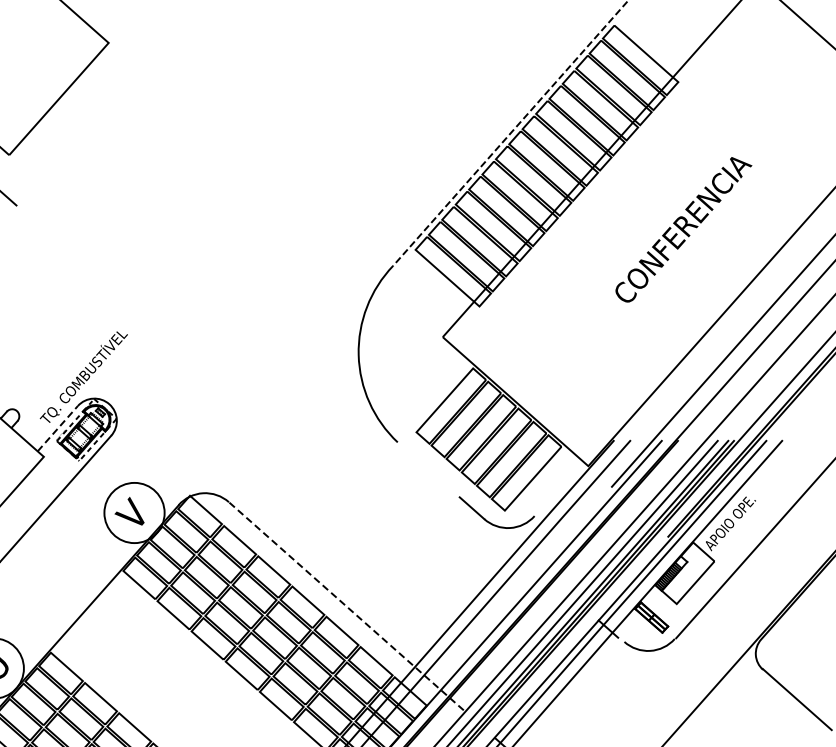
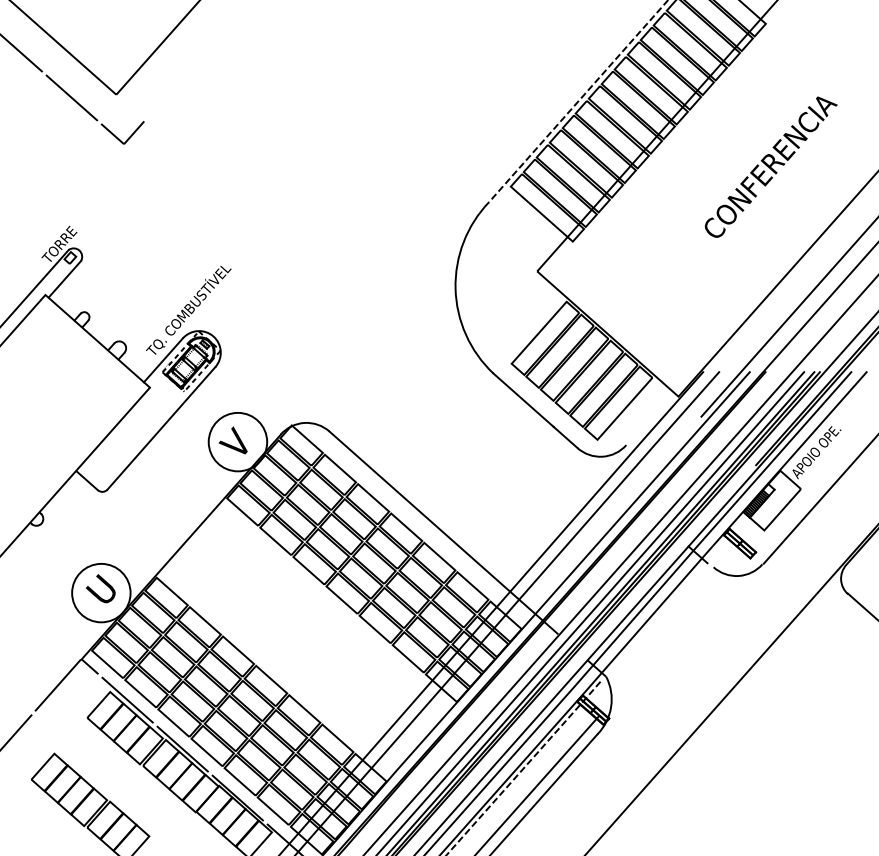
line: (27, 194) -> (134, 132), added
line: (57, 427) -> (163, 359), dashed -> solid
line: (428, 469) -> (523, 399), added
line: (346, 606) -> (443, 532), dashed -> solid

